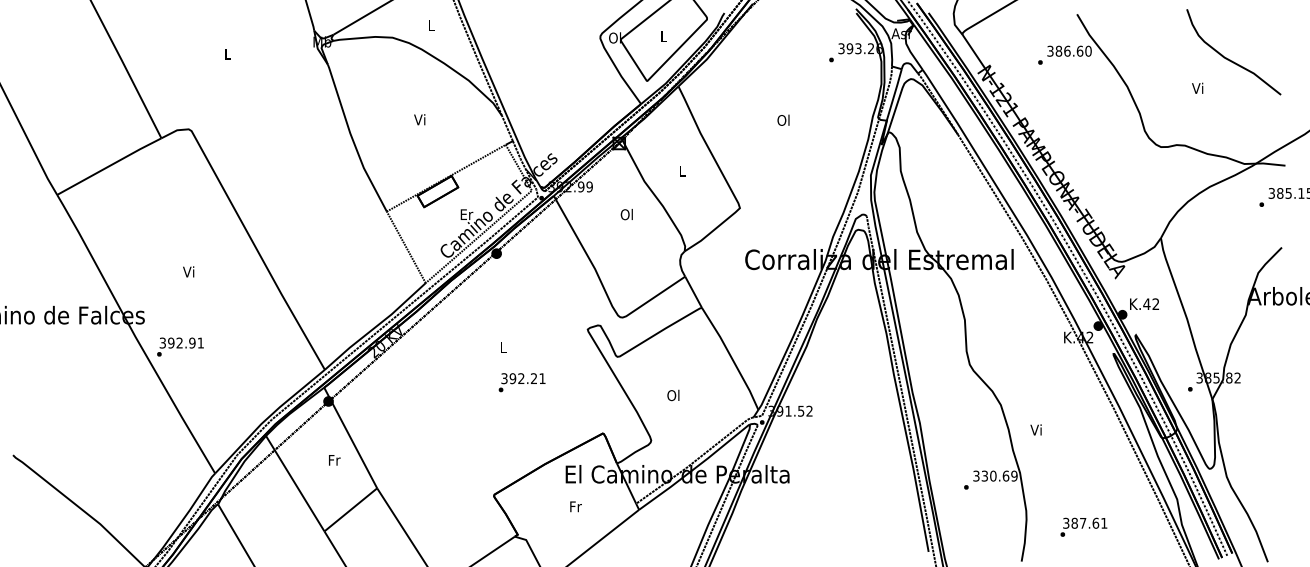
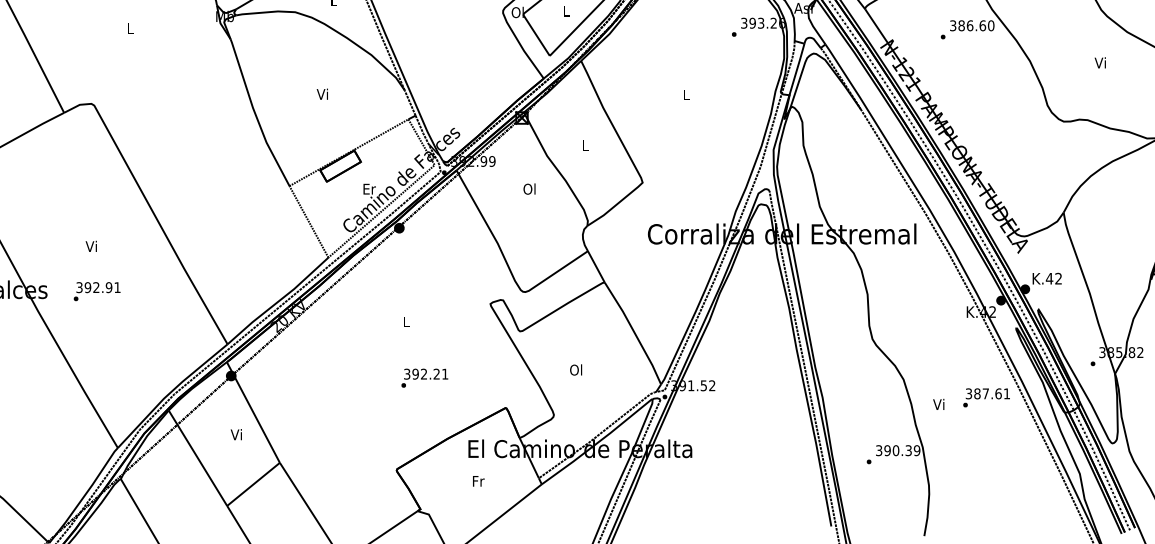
text: (783, 119) -> (686, 94), Ol -> L
text: (180, 346) -> (97, 291), moved
text: (521, 382) -> (424, 378), moved
text: (334, 459) -> (237, 434), Fr -> Vi
text: (995, 475) -> (898, 450), 330.69 -> 390.39
text: (1083, 526) -> (986, 397), moved

